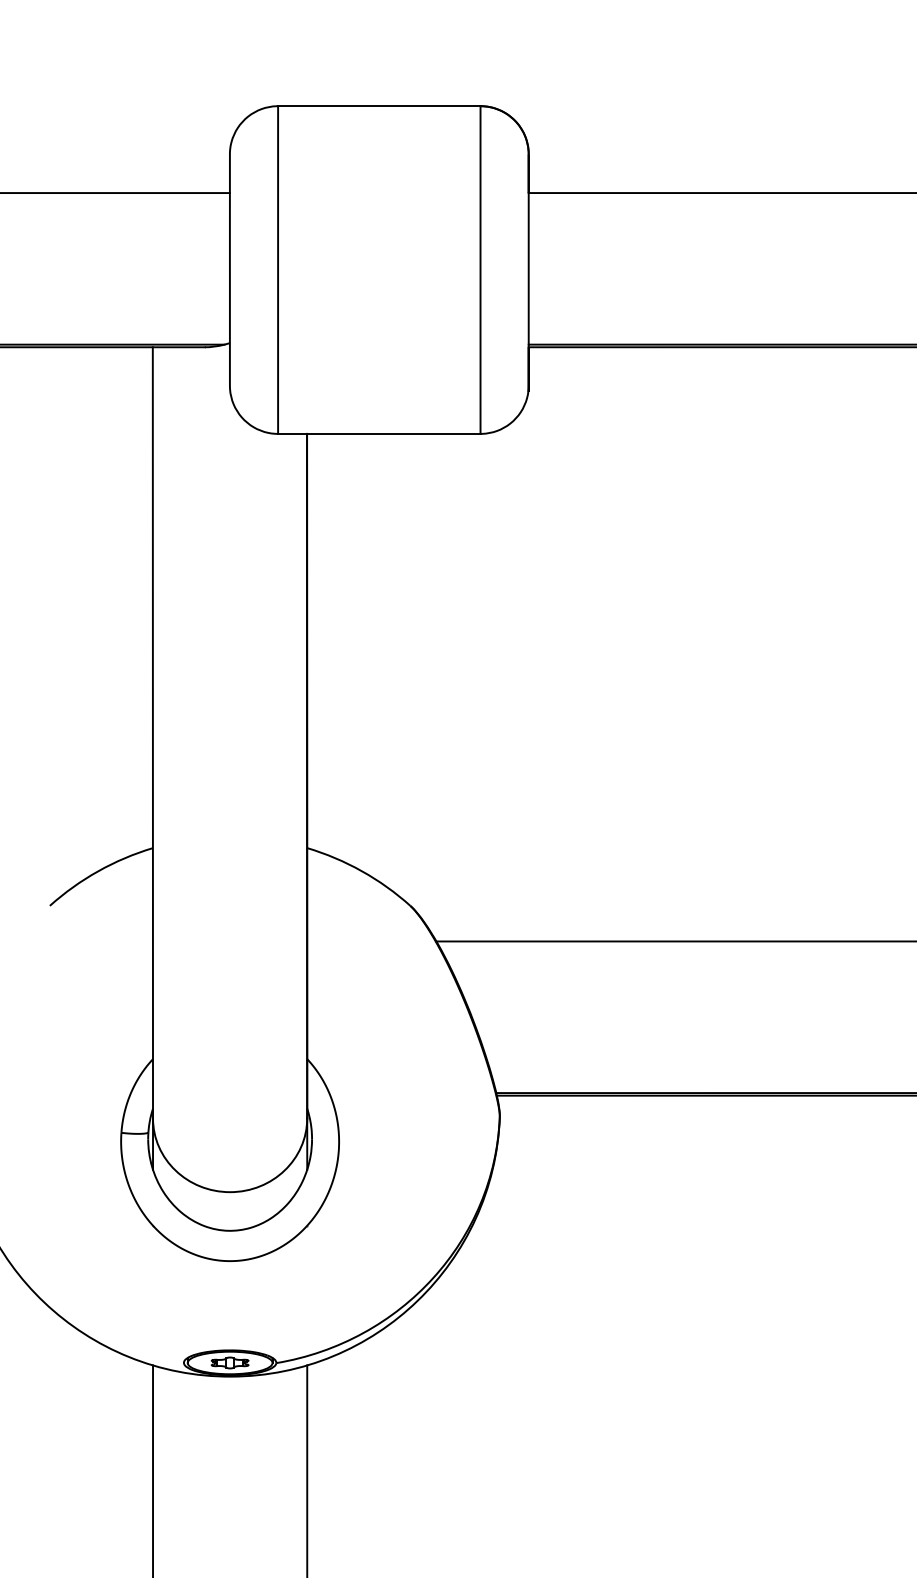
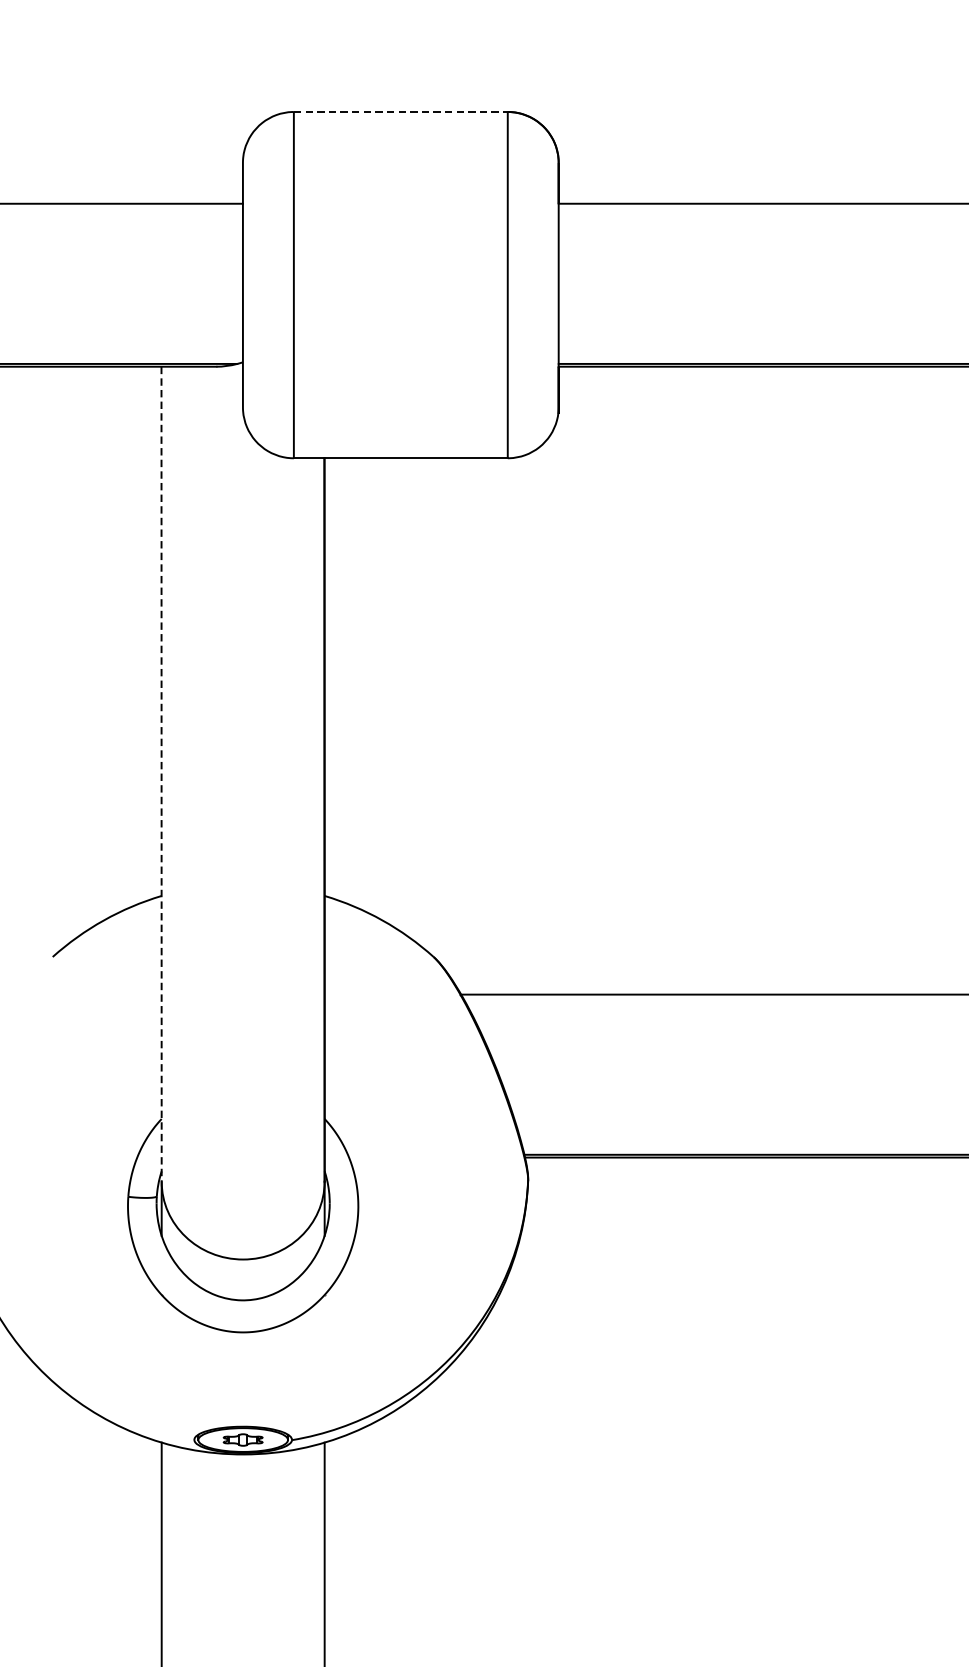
line: (379, 106) -> (401, 112), solid -> dashed
line: (152, 732) -> (161, 773), solid -> dashed

